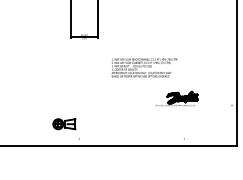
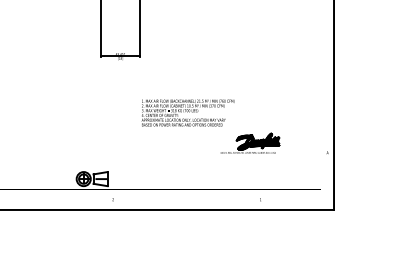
text: (144, 67) -> (187, 112), moved

